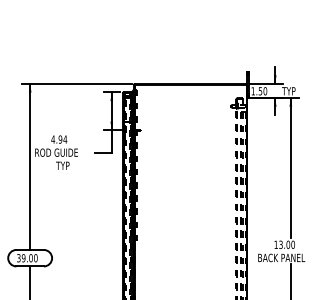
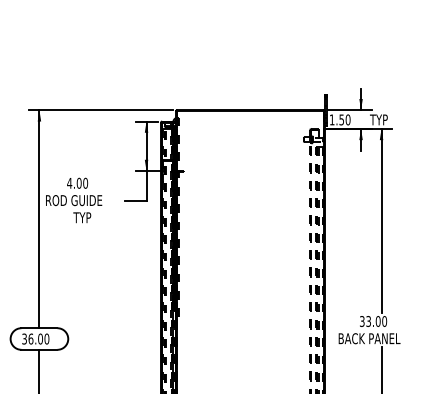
text: (62, 138) -> (82, 182), 4.94 -> 4.00
text: (276, 244) -> (362, 321), 13.00 -> 33.00
text: (23, 257) -> (30, 338), 39.00 -> 36.00

